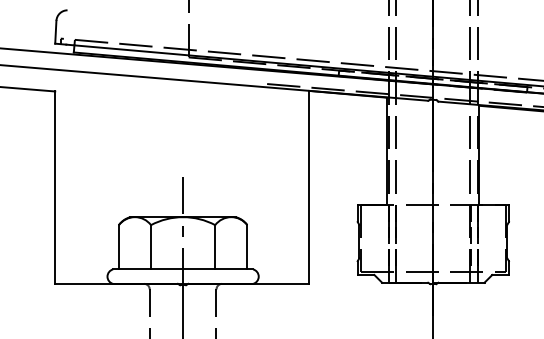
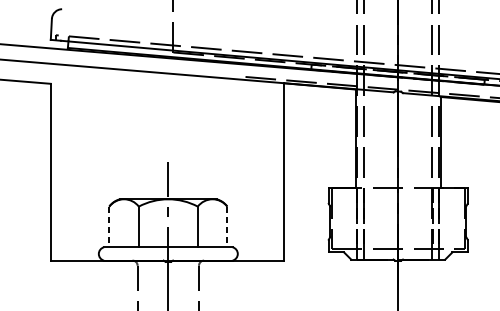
line: (118, 247) -> (108, 227), solid -> dashed
line: (247, 247) -> (227, 227), solid -> dashed

